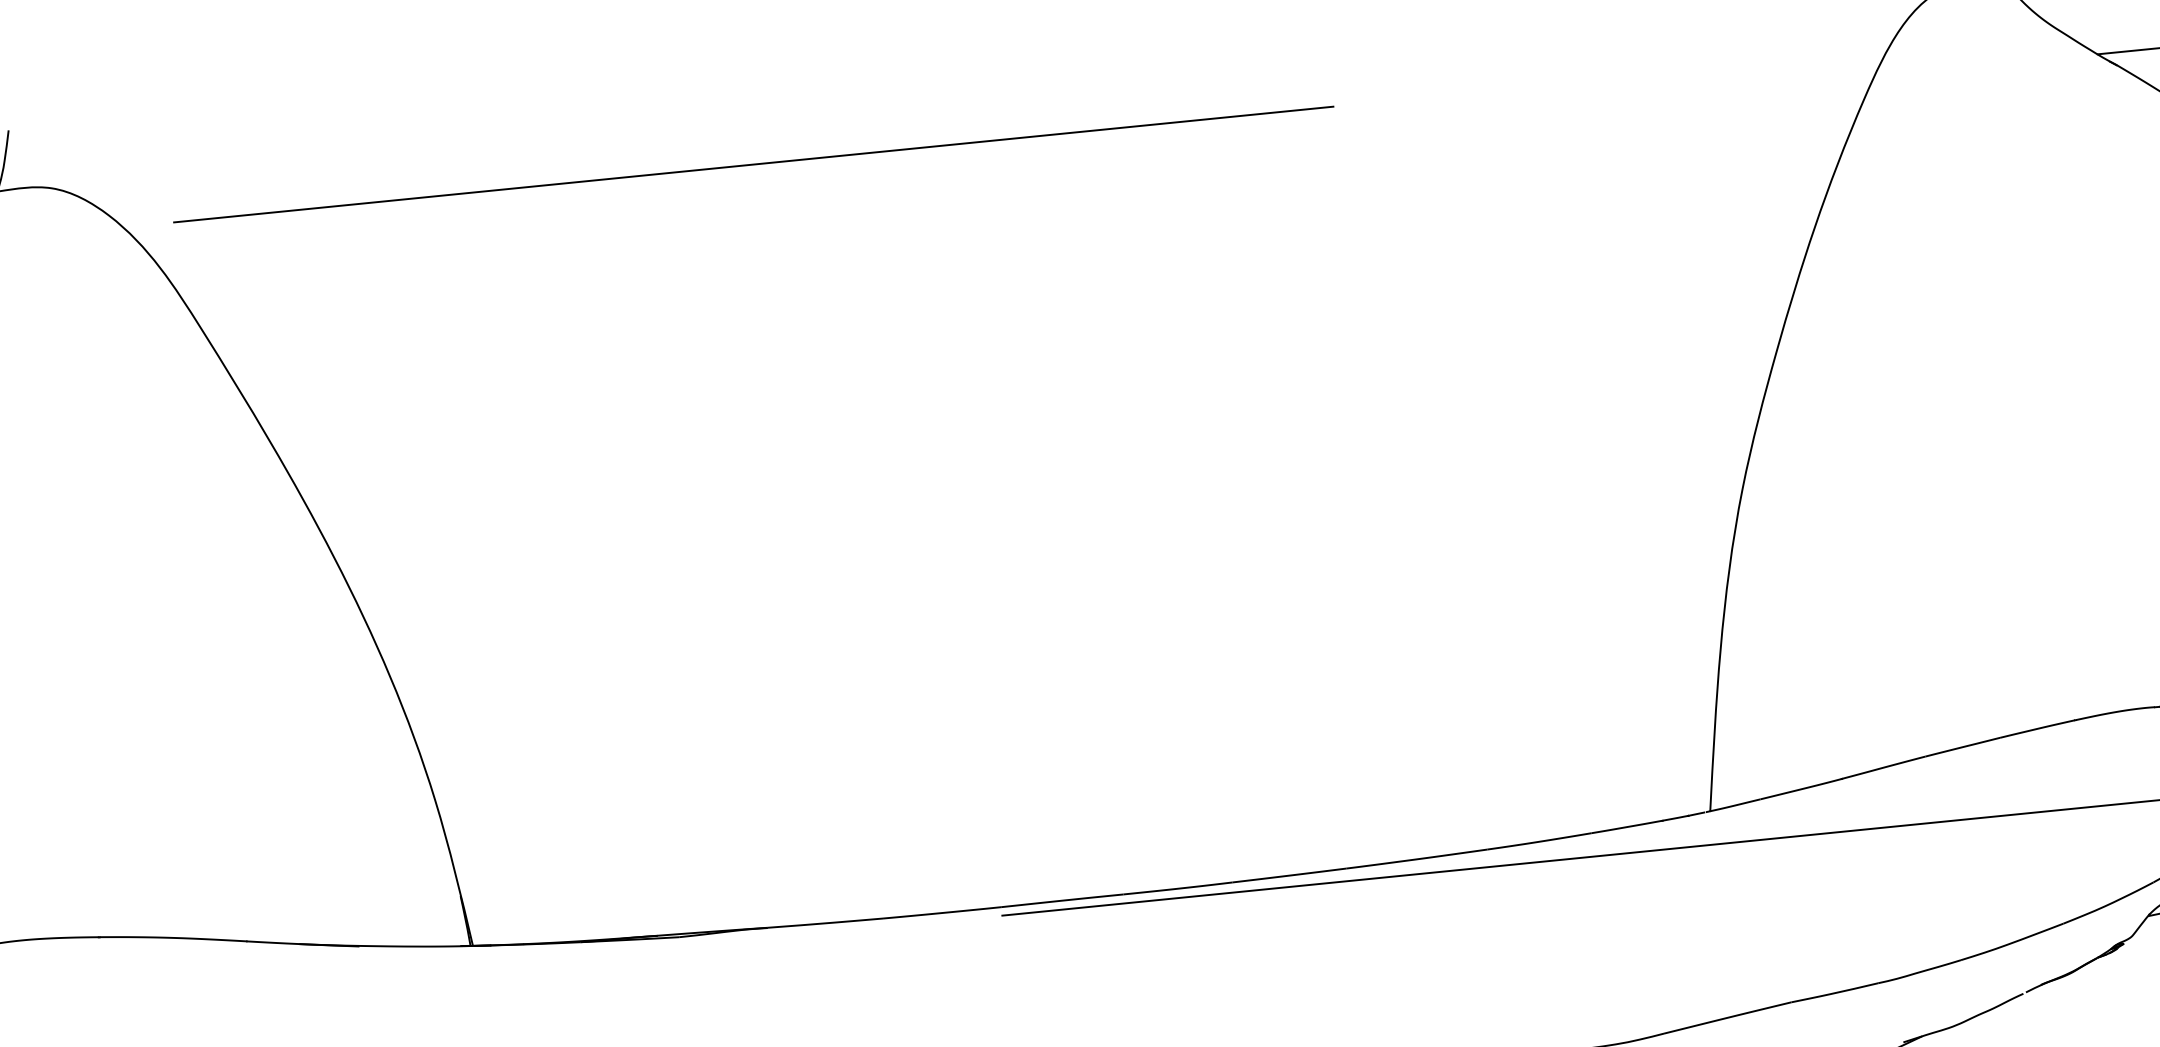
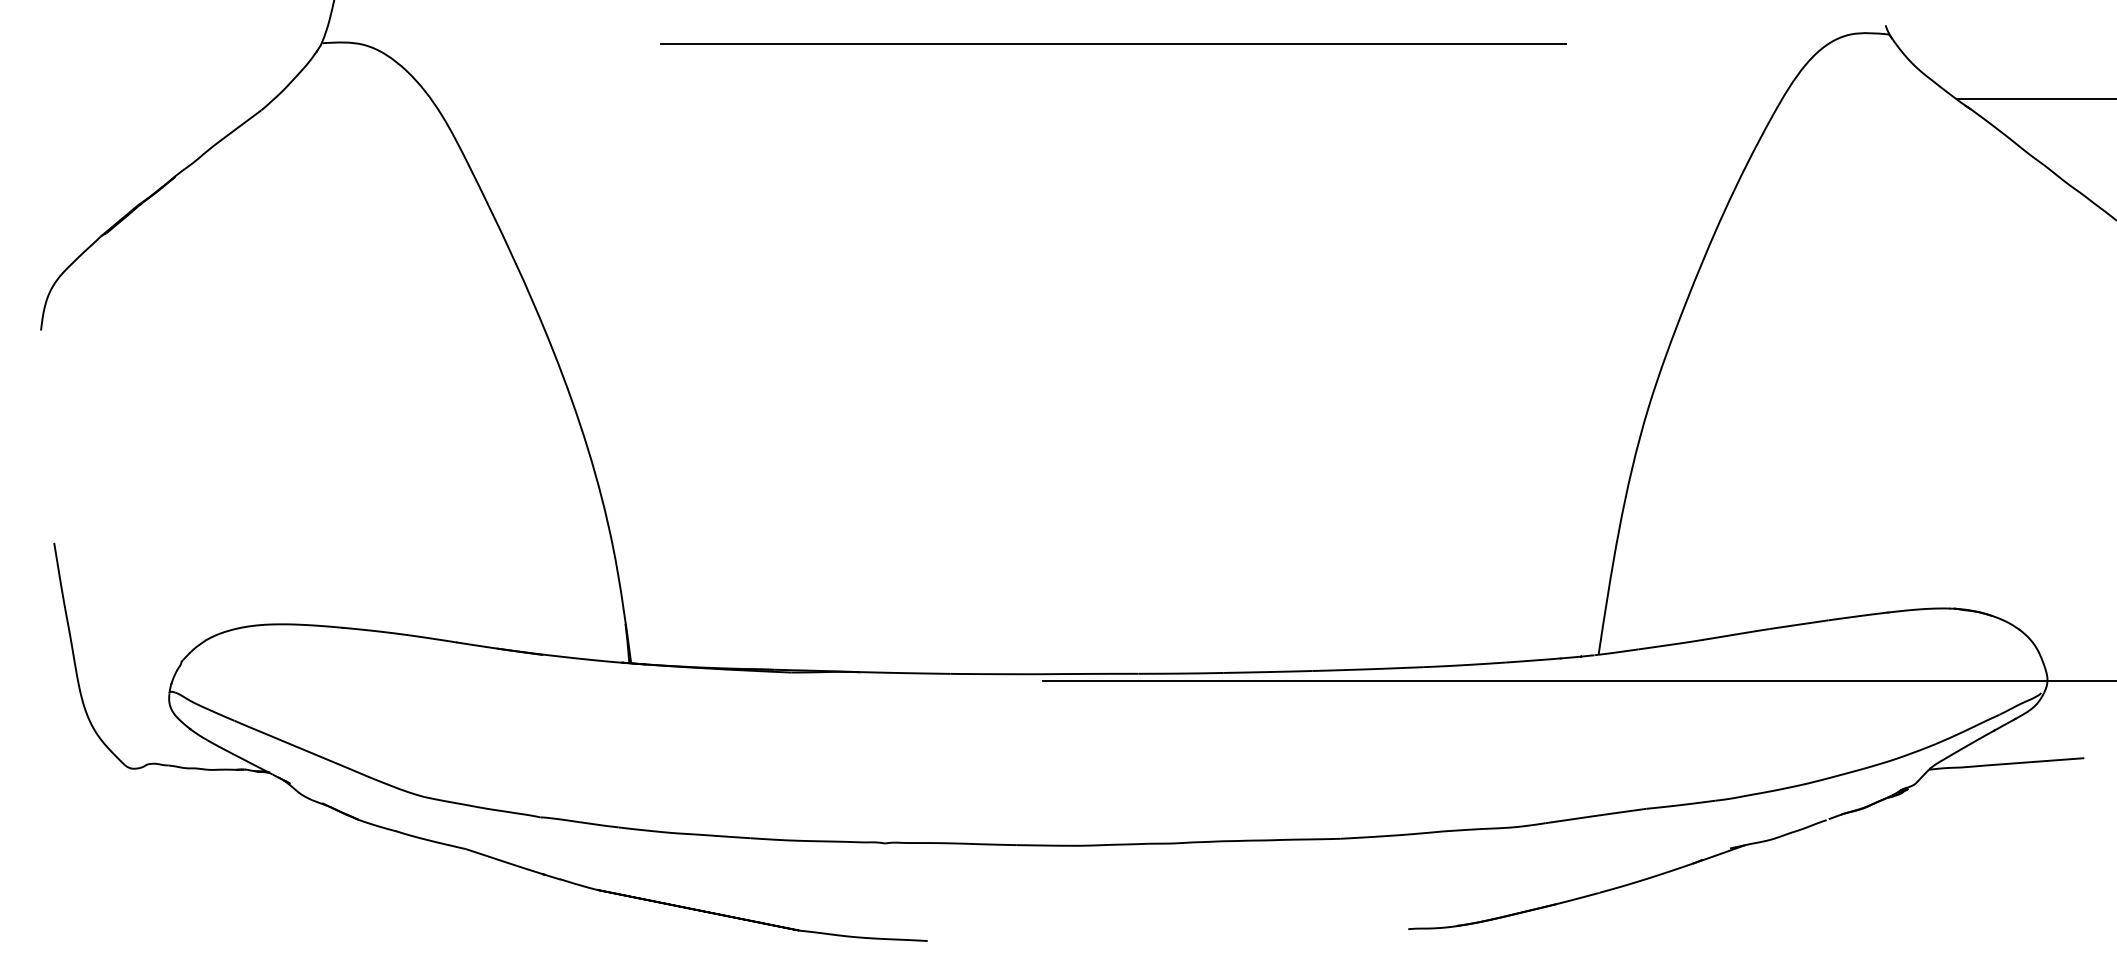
line: (753, 164) -> (1113, 43), moved

